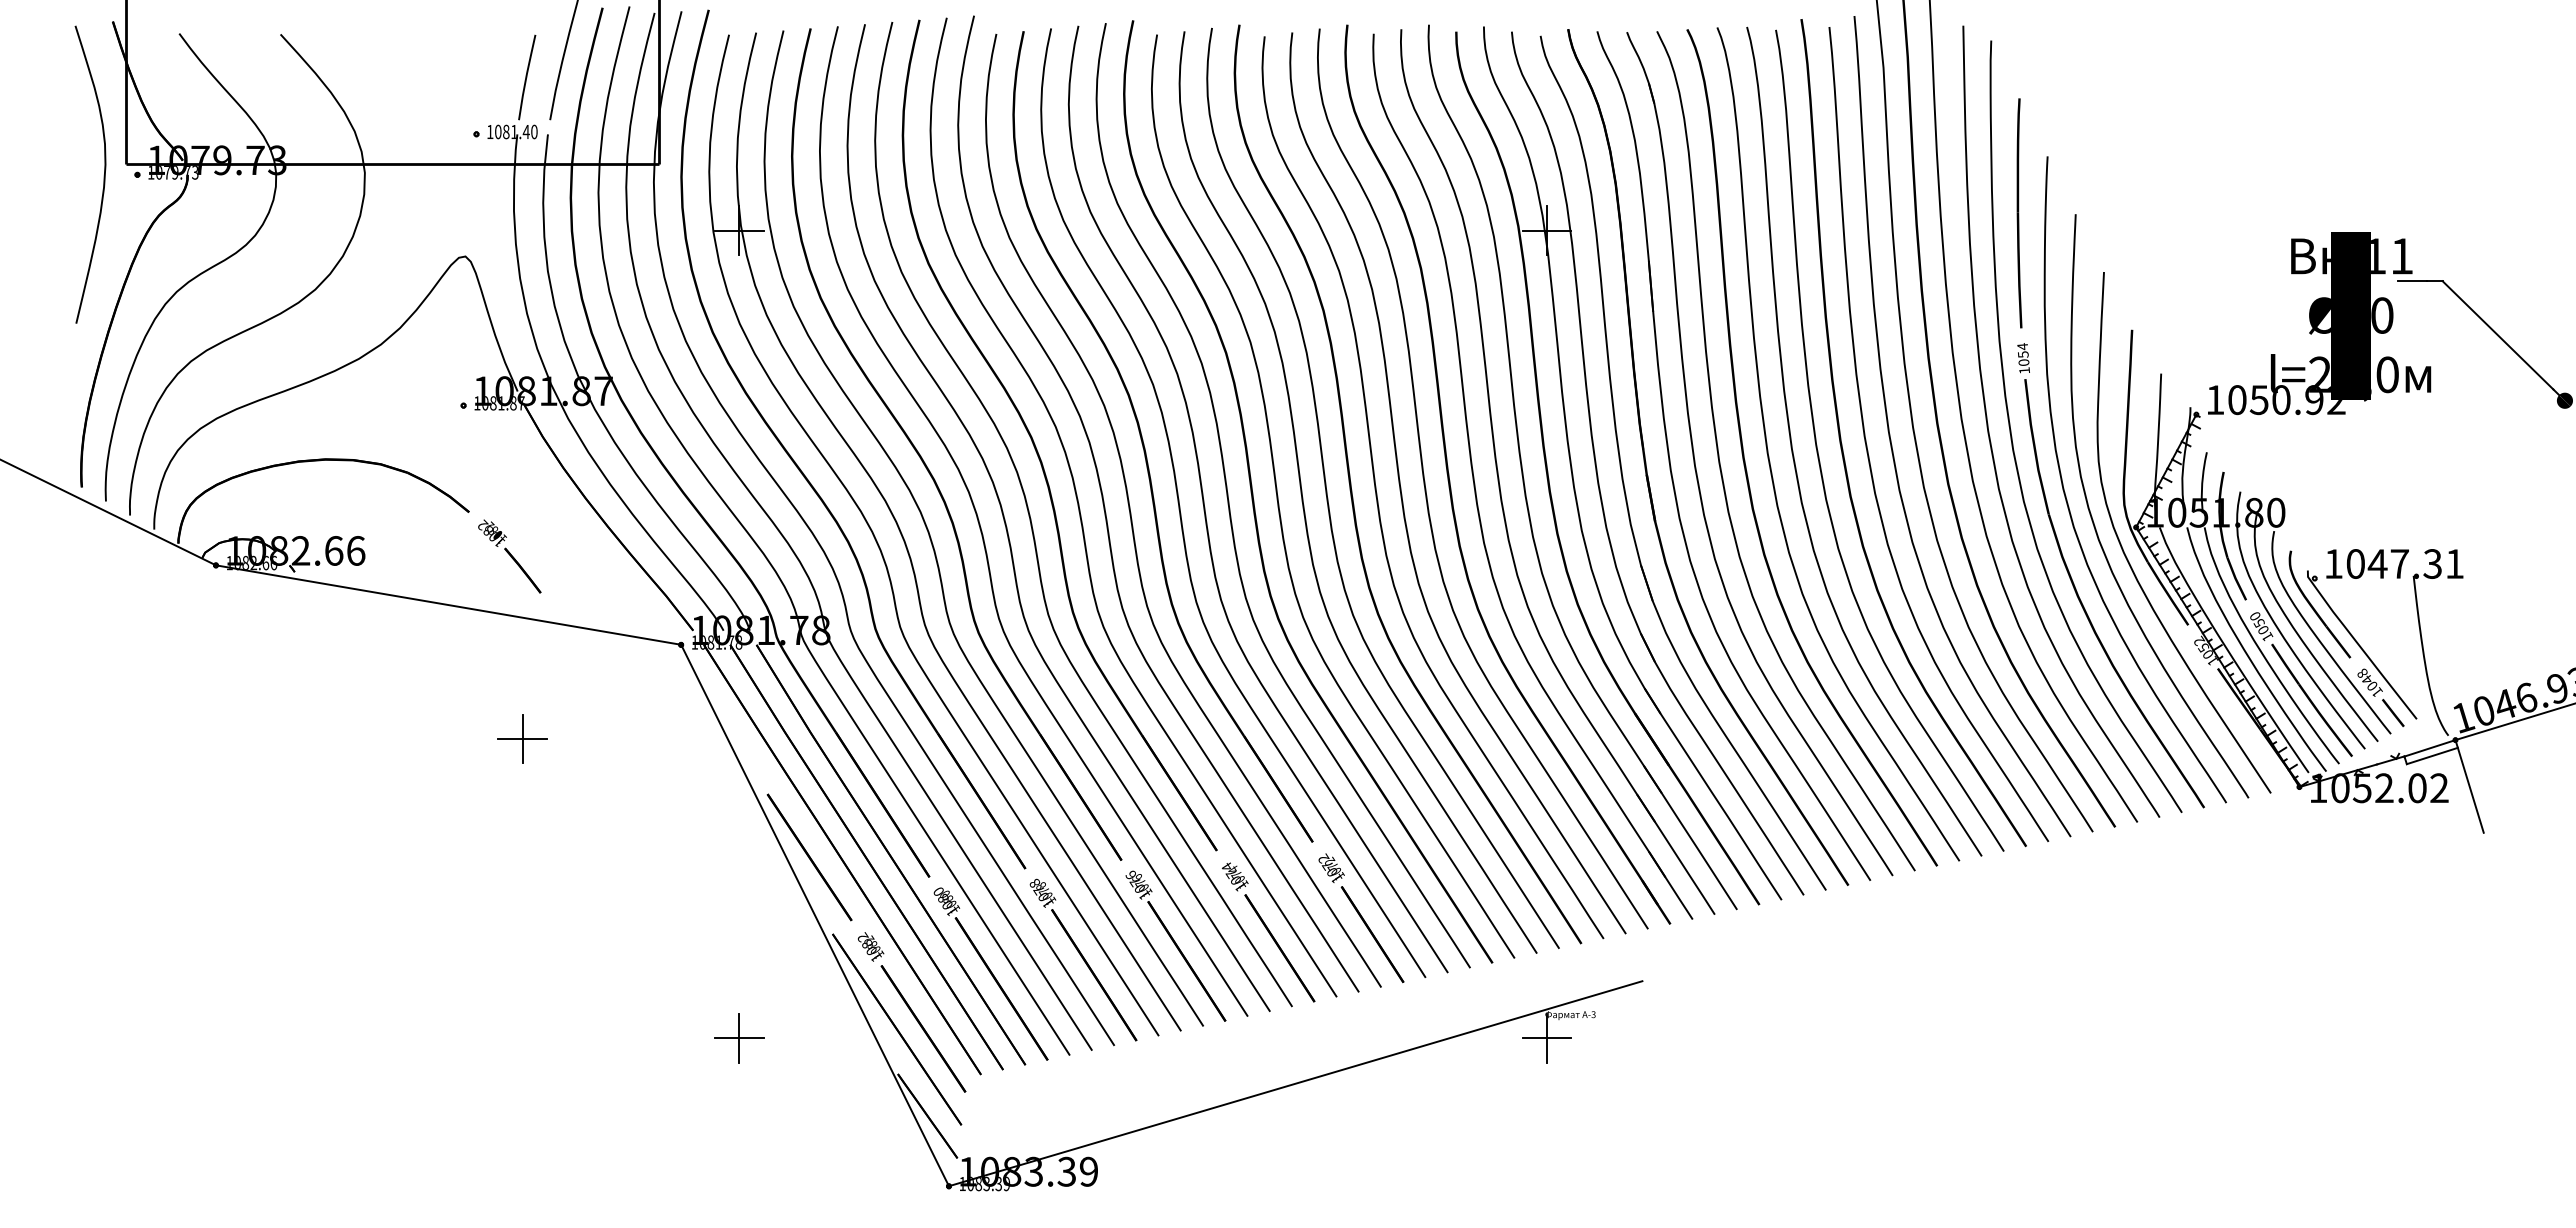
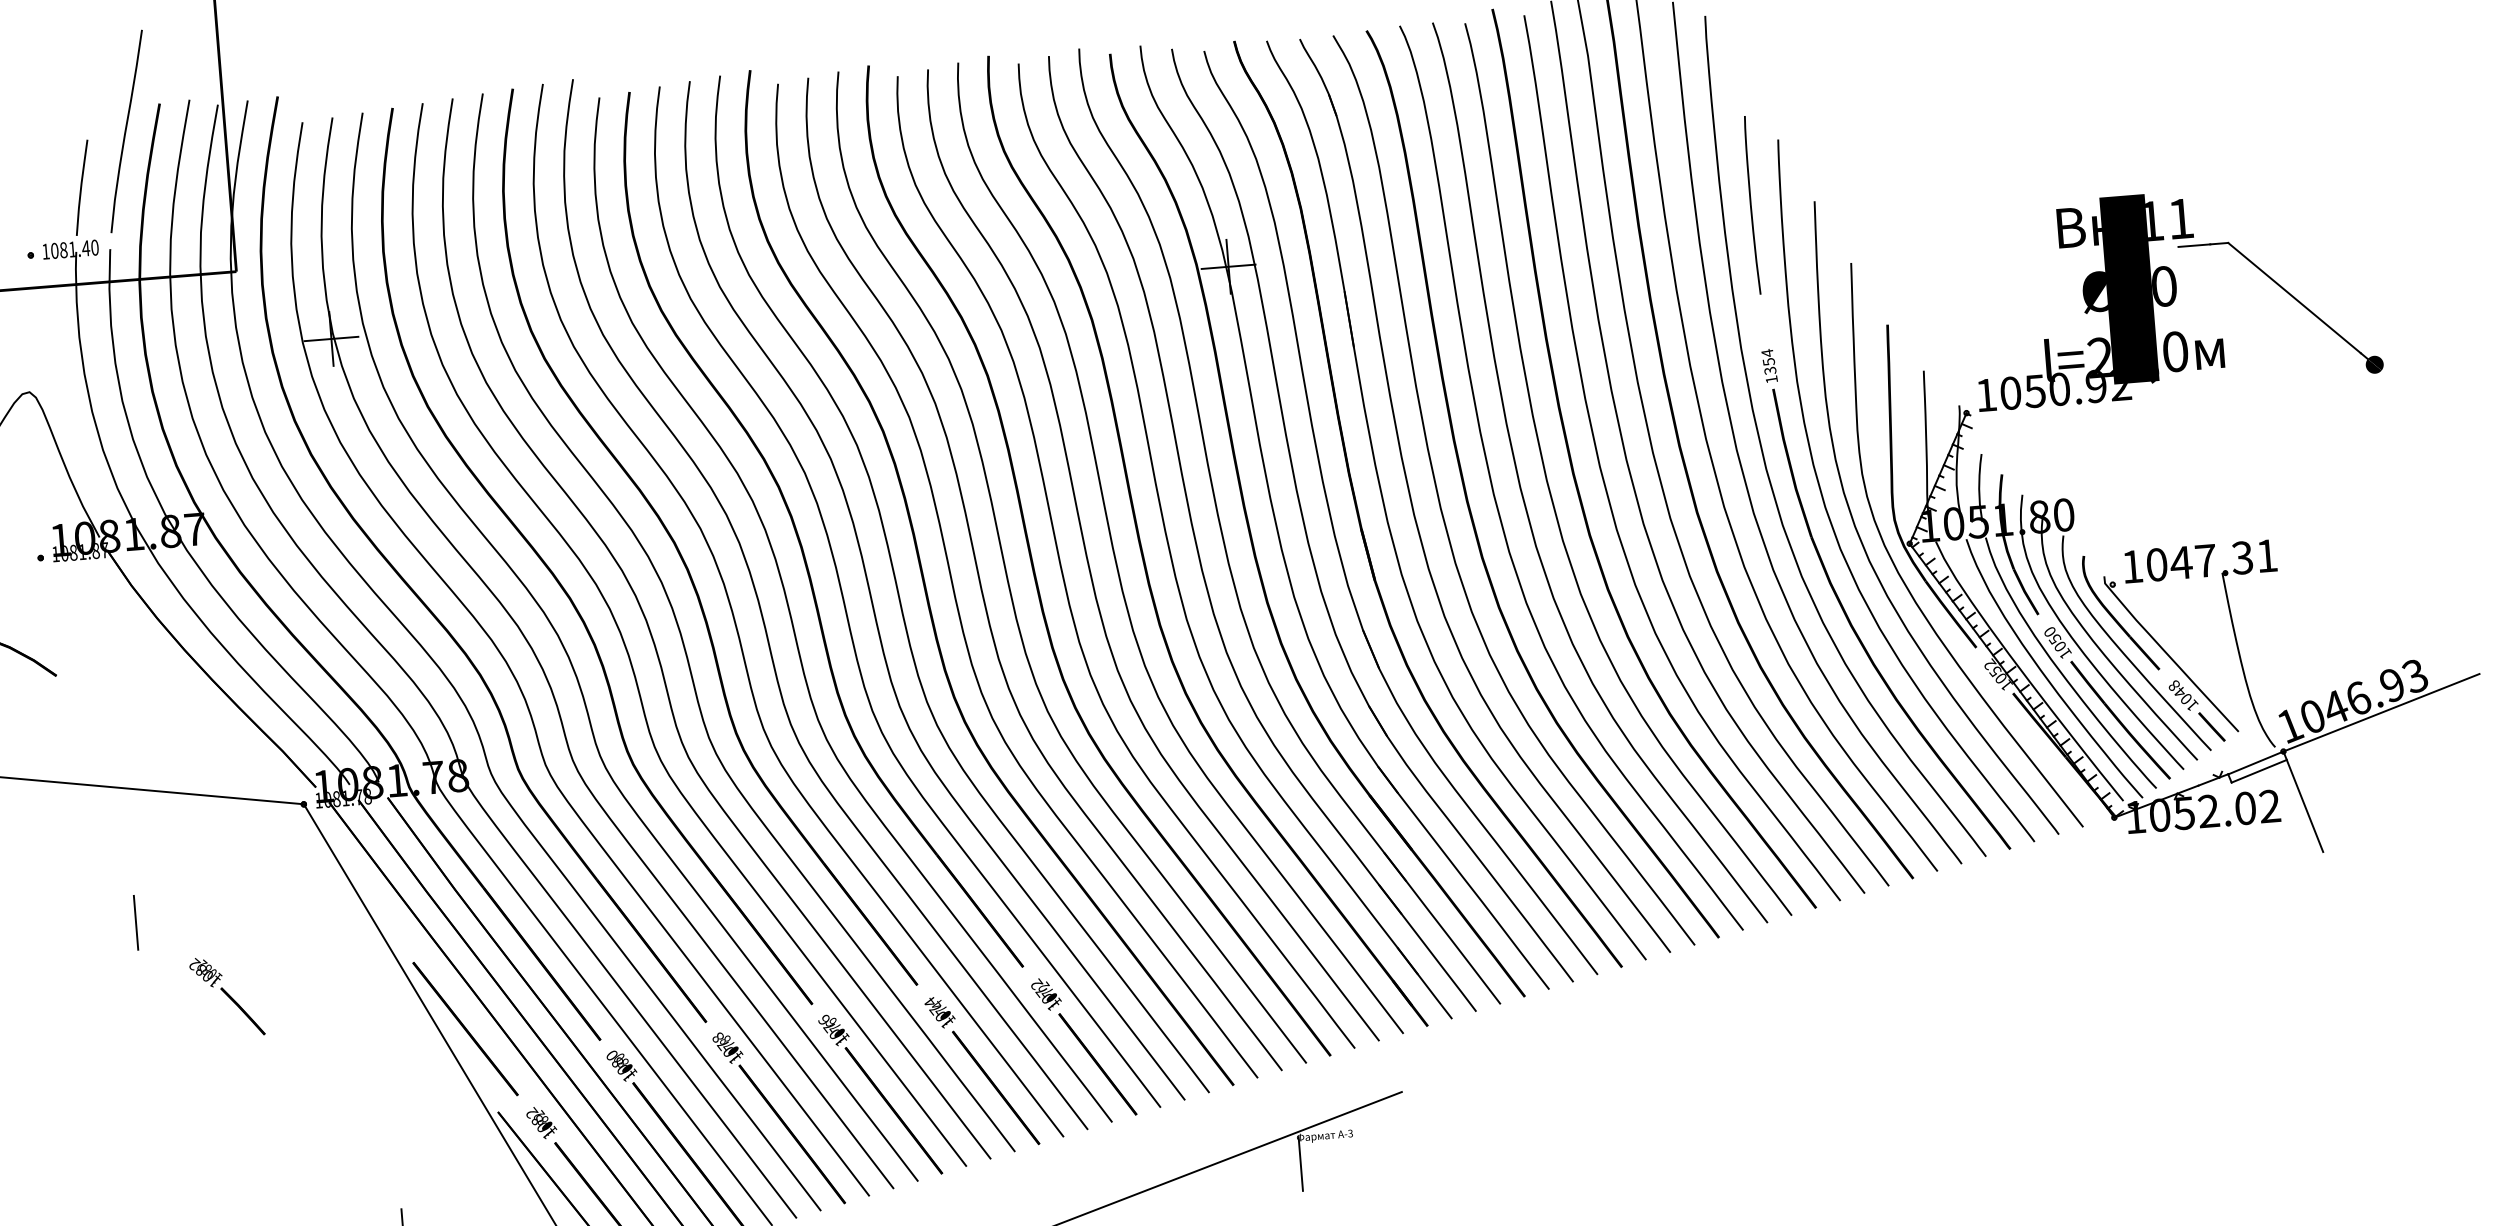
part: (2019, 213) -> (1752, 205), size x0.7
text: (2023, 362) -> (1769, 370), 1054 -> 1354
part: (509, 556) -> (226, 996), moved
line: (522, 738) -> (135, 922), removed
line: (1546, 1038) -> (1300, 1164), removed

